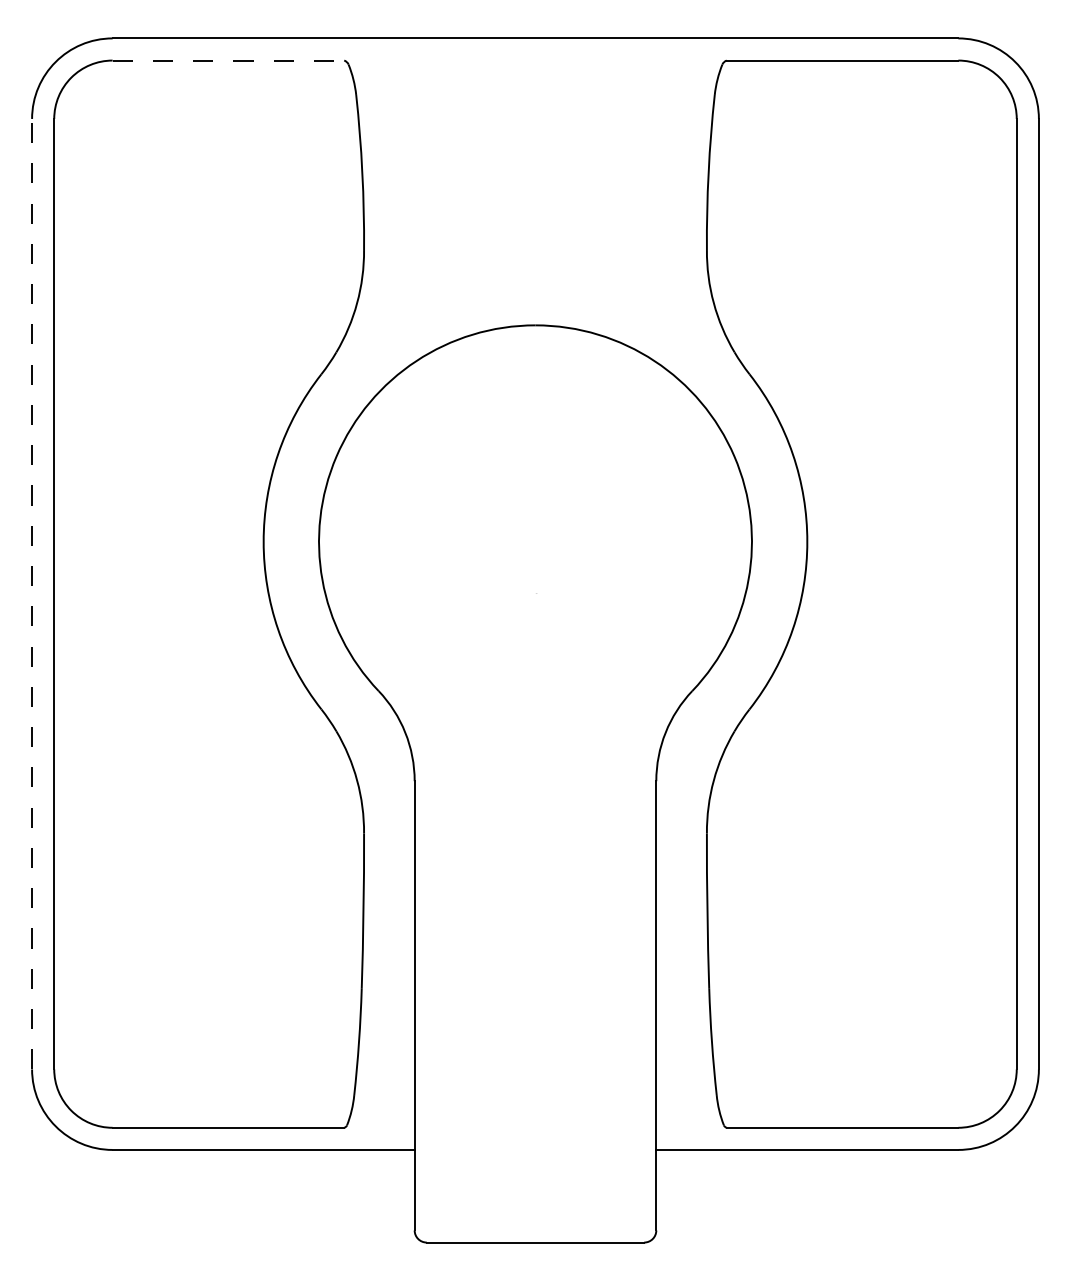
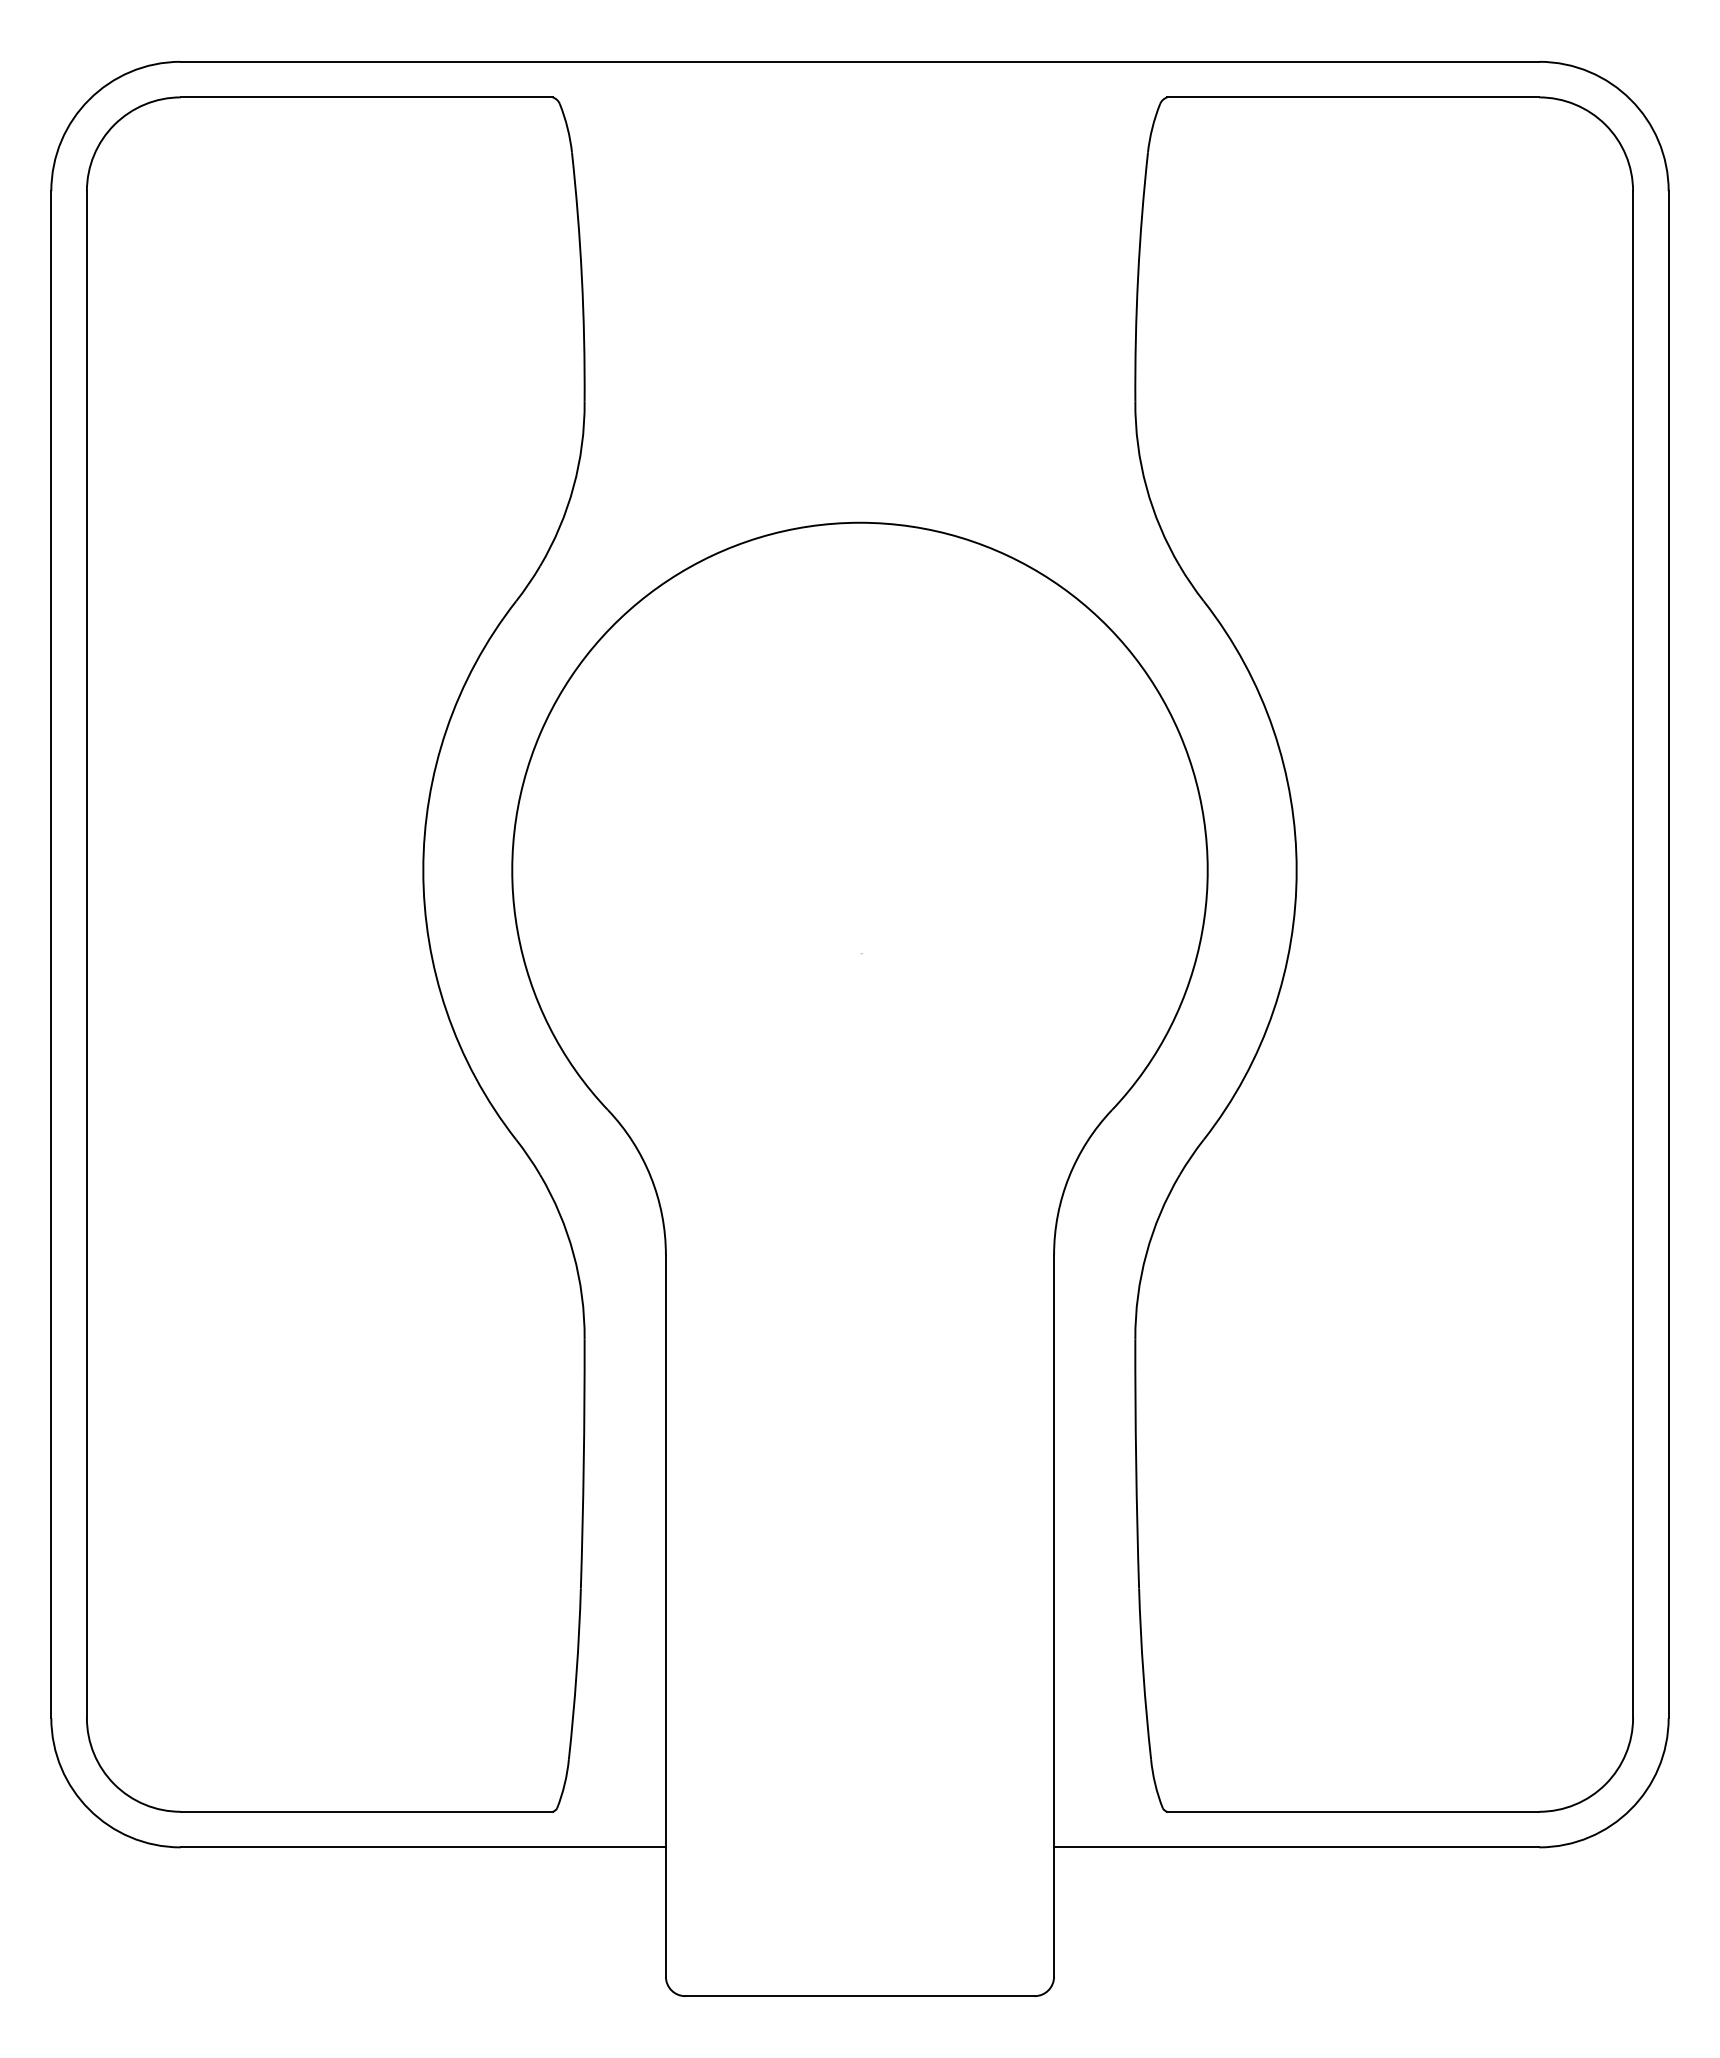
line: (228, 60) -> (366, 97), dashed -> solid
line: (32, 593) -> (51, 953), dashed -> solid

